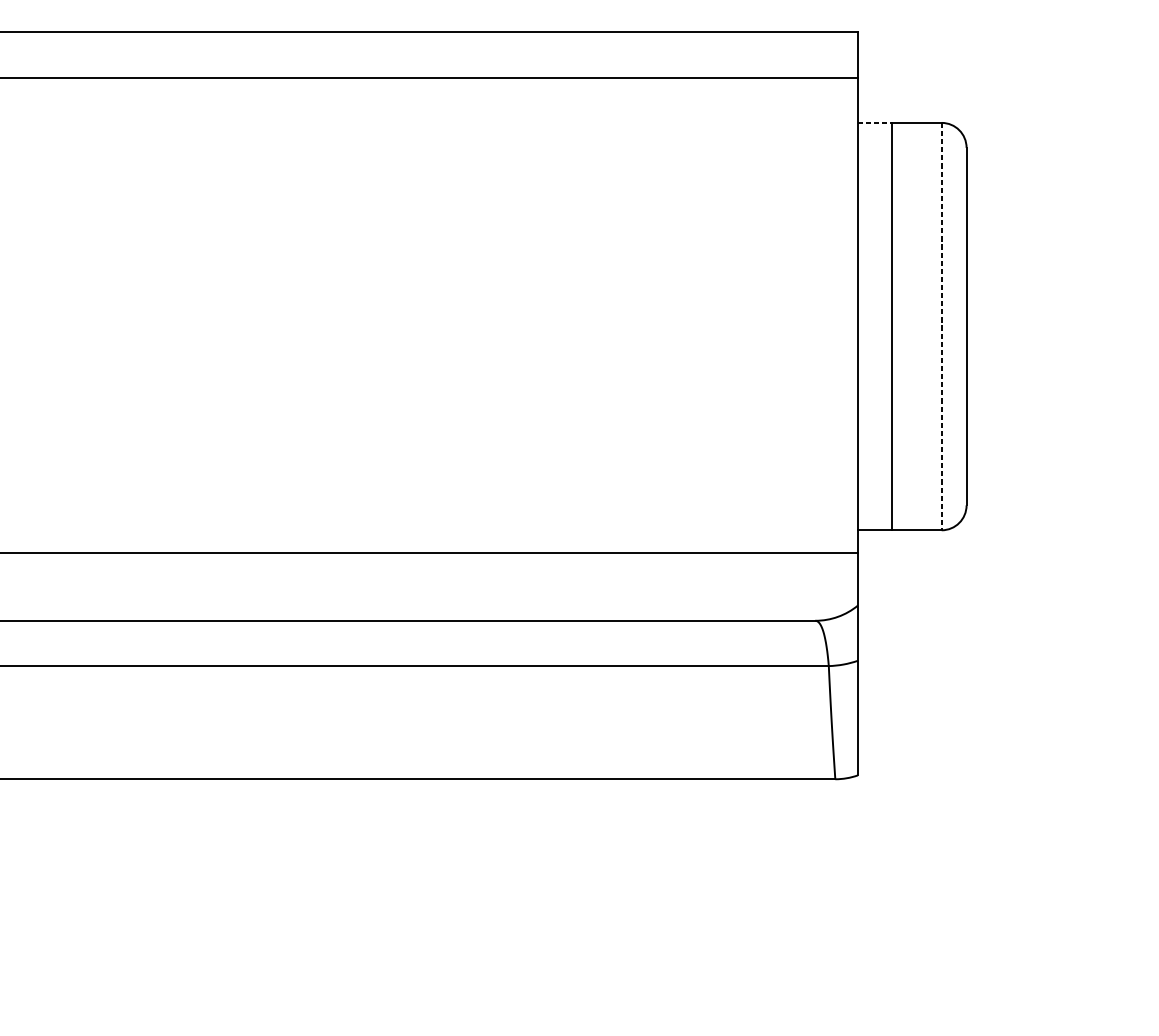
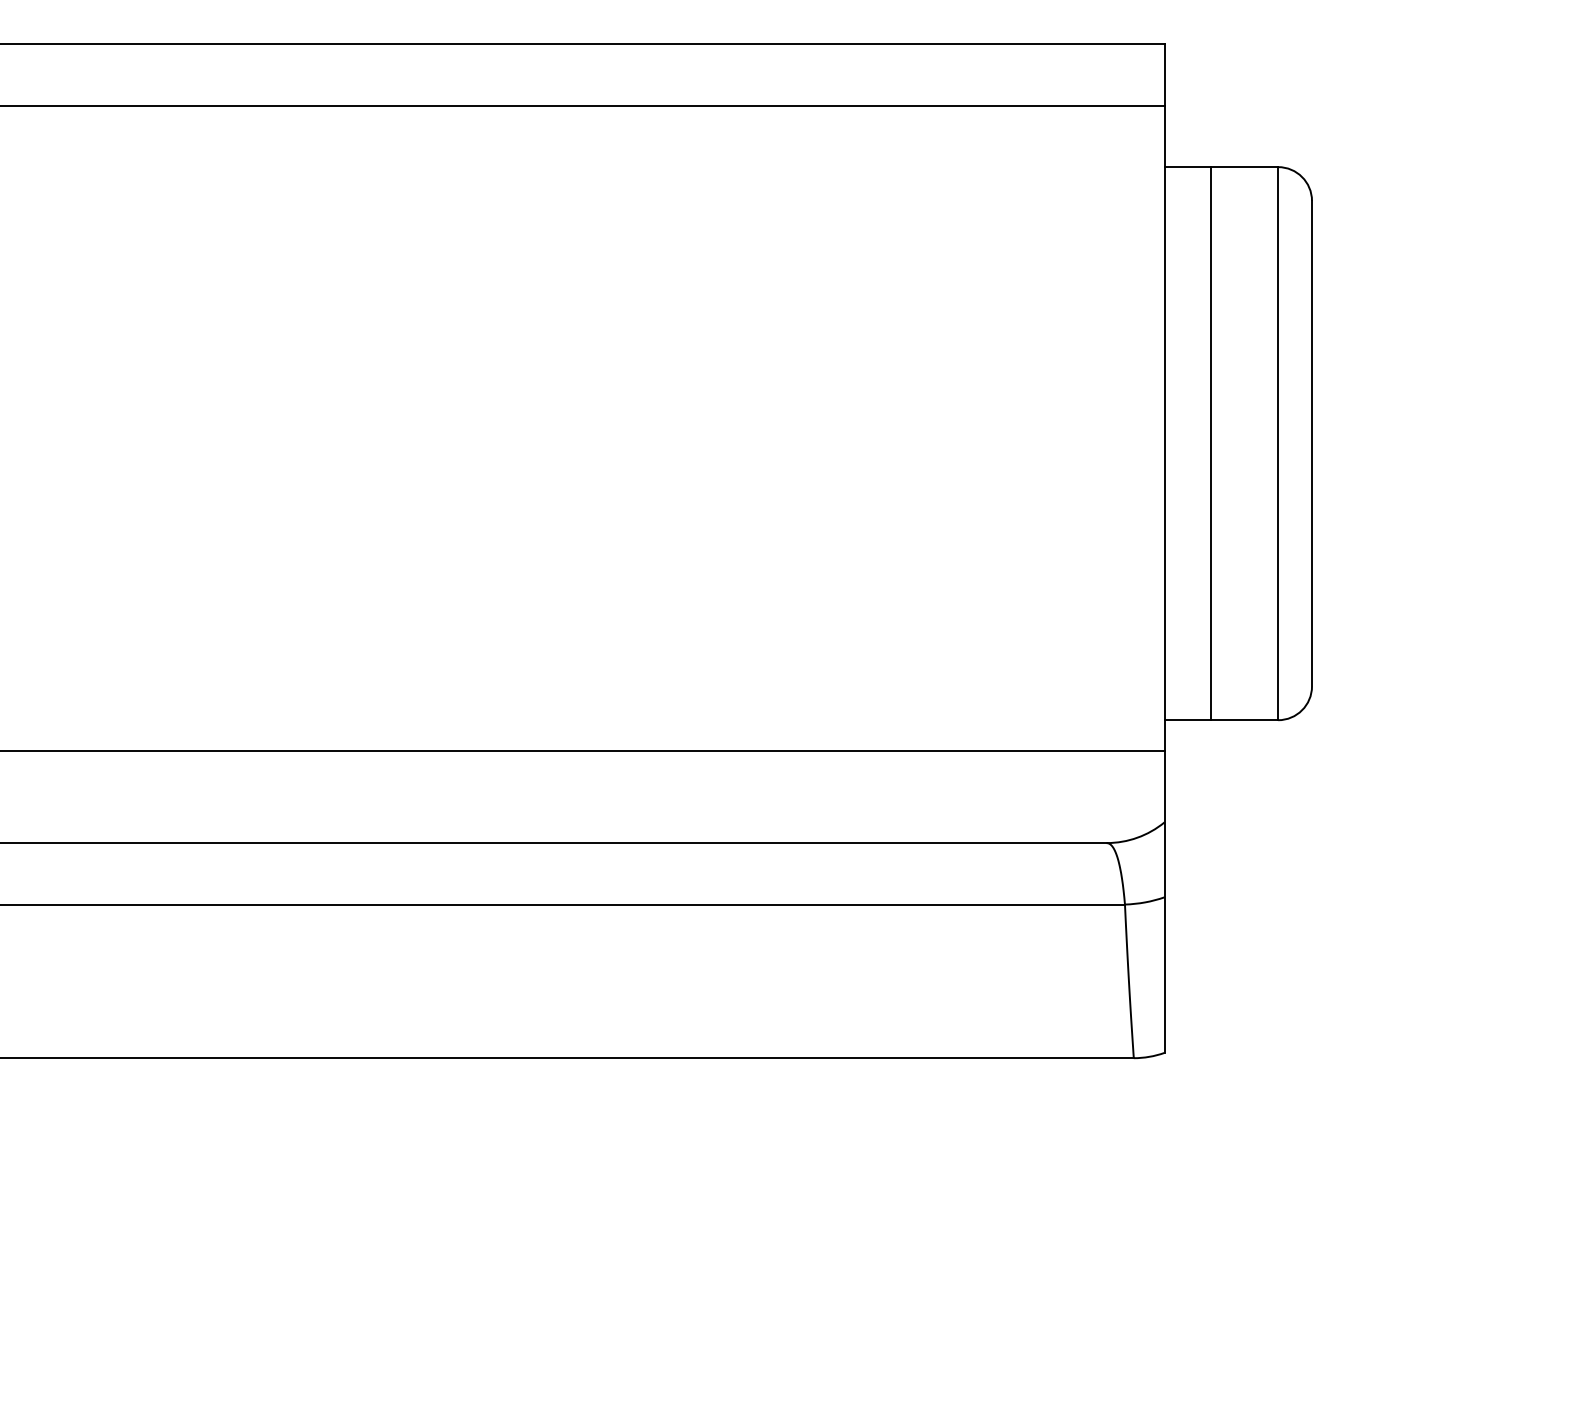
line: (875, 123) -> (1188, 167), dashed -> solid
line: (941, 326) -> (1278, 443), dashed -> solid

